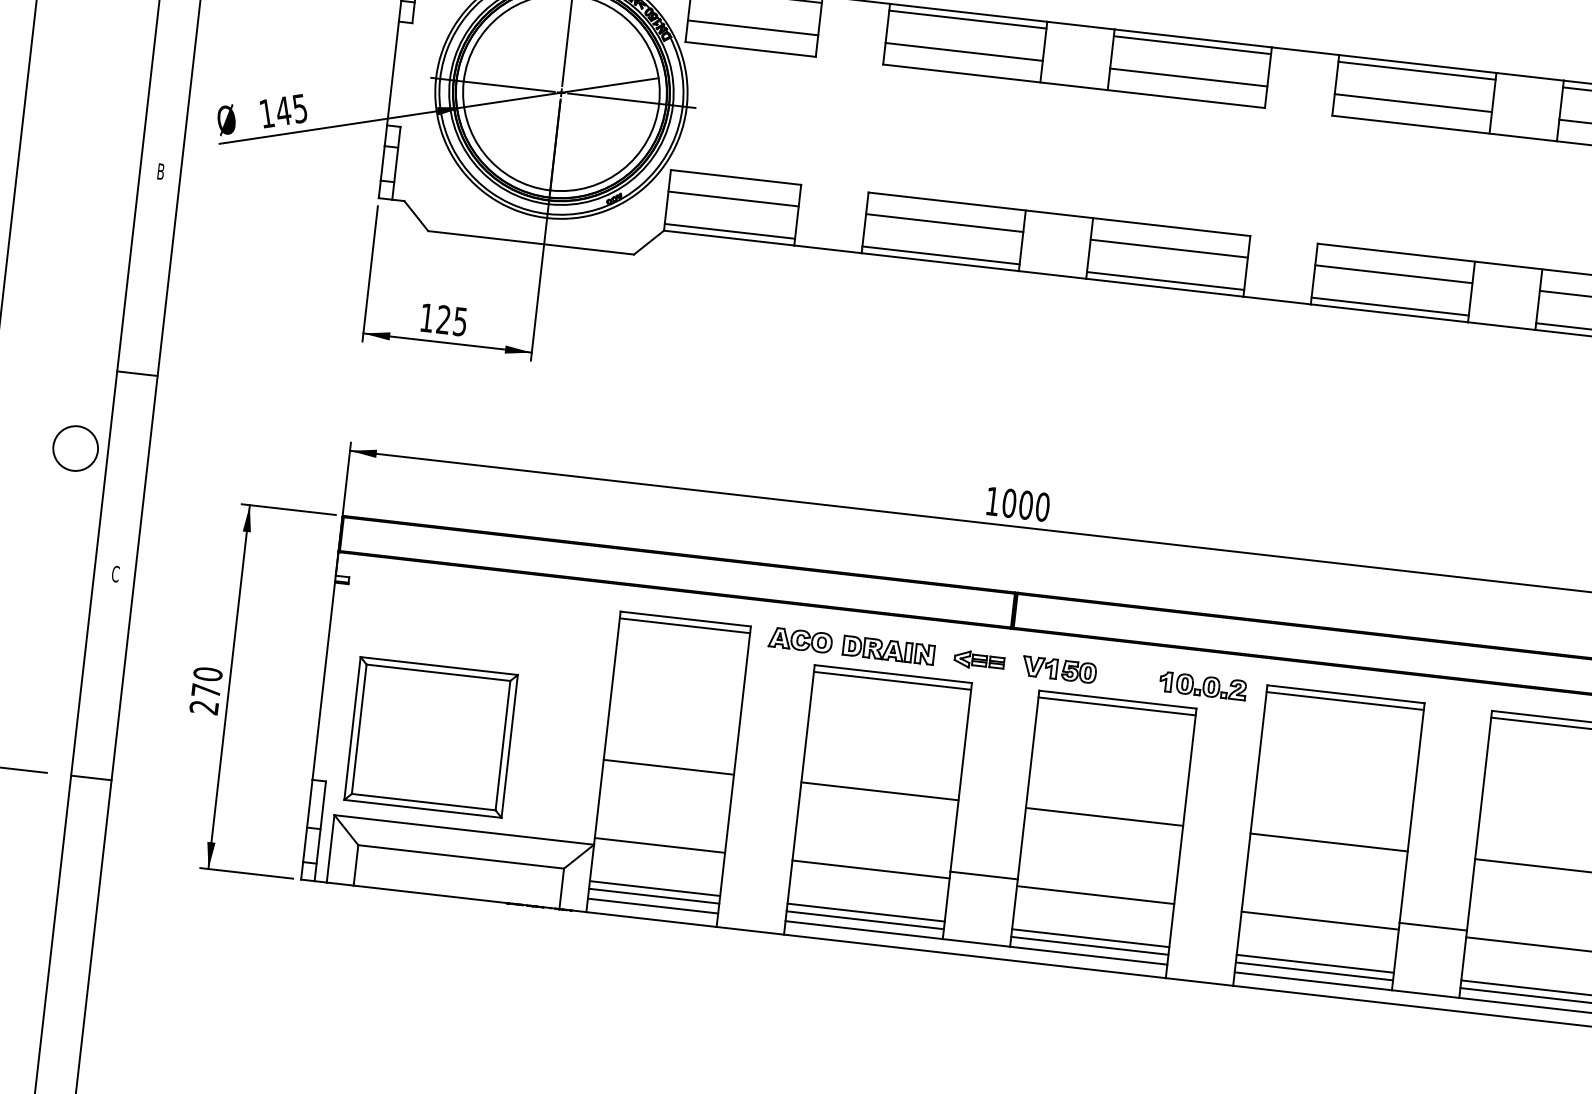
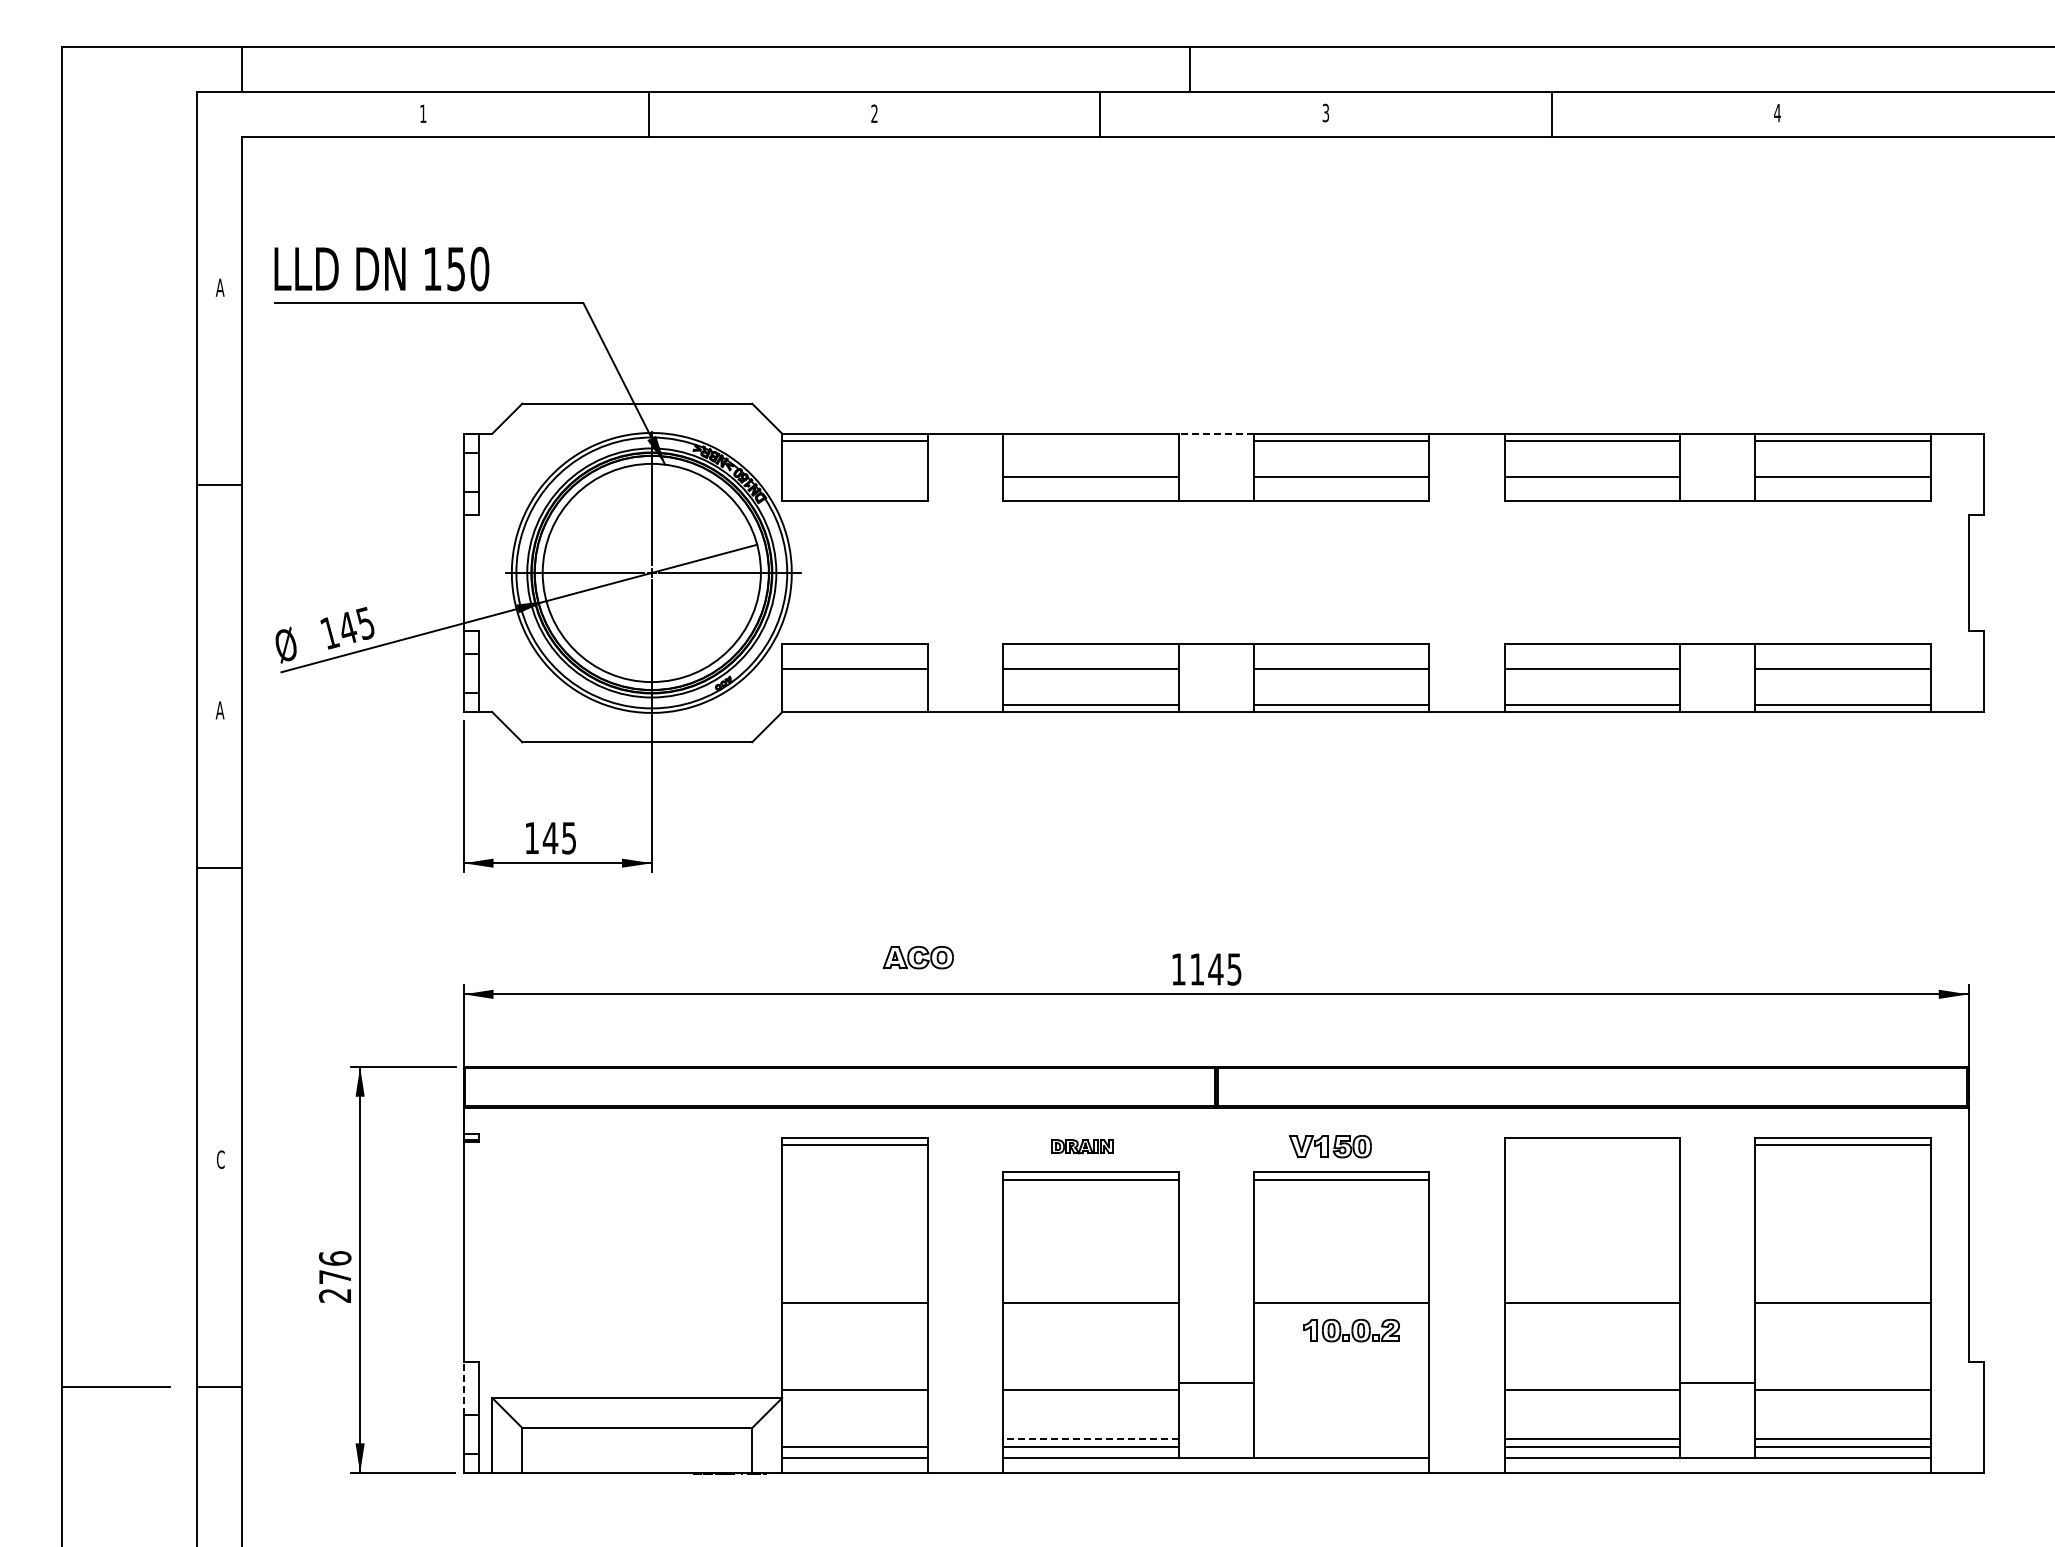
line: (967, 19) -> (1090, 441), removed
line: (1081, 25) -> (1216, 433), solid -> dashed
line: (752, 27) -> (854, 477), removed
text: (160, 171) -> (219, 710), B -> A
line: (729, 231) -> (854, 704), removed
text: (443, 319) -> (550, 837), 125 -> 145
line: (137, 374) -> (219, 868), moved
circle: (75, 447) -> (160, 1025), removed
text: (1025, 505) -> (1215, 969), 1000 -> 1145
part: (799, 640) -> (917, 957), moved
part: (888, 650) -> (1082, 1146), size x0.6
part: (978, 660) -> (1183, 1146), removed
part: (1059, 669) -> (1330, 1146), moved
text: (207, 674) -> (334, 1258), 270 -> 276
part: (1202, 686) -> (1351, 1330), moved
line: (1345, 701) -> (1592, 1145), removed
part: (430, 736) -> (588, 1299), removed
line: (309, 803) -> (463, 1388), solid -> dashed
line: (654, 888) -> (854, 1438), removed
line: (1095, 895) -> (1341, 1390), removed
line: (865, 912) -> (1090, 1438), solid -> dashed
line: (1090, 938) -> (1341, 1438), removed
line: (1089, 946) -> (1341, 1447), removed

